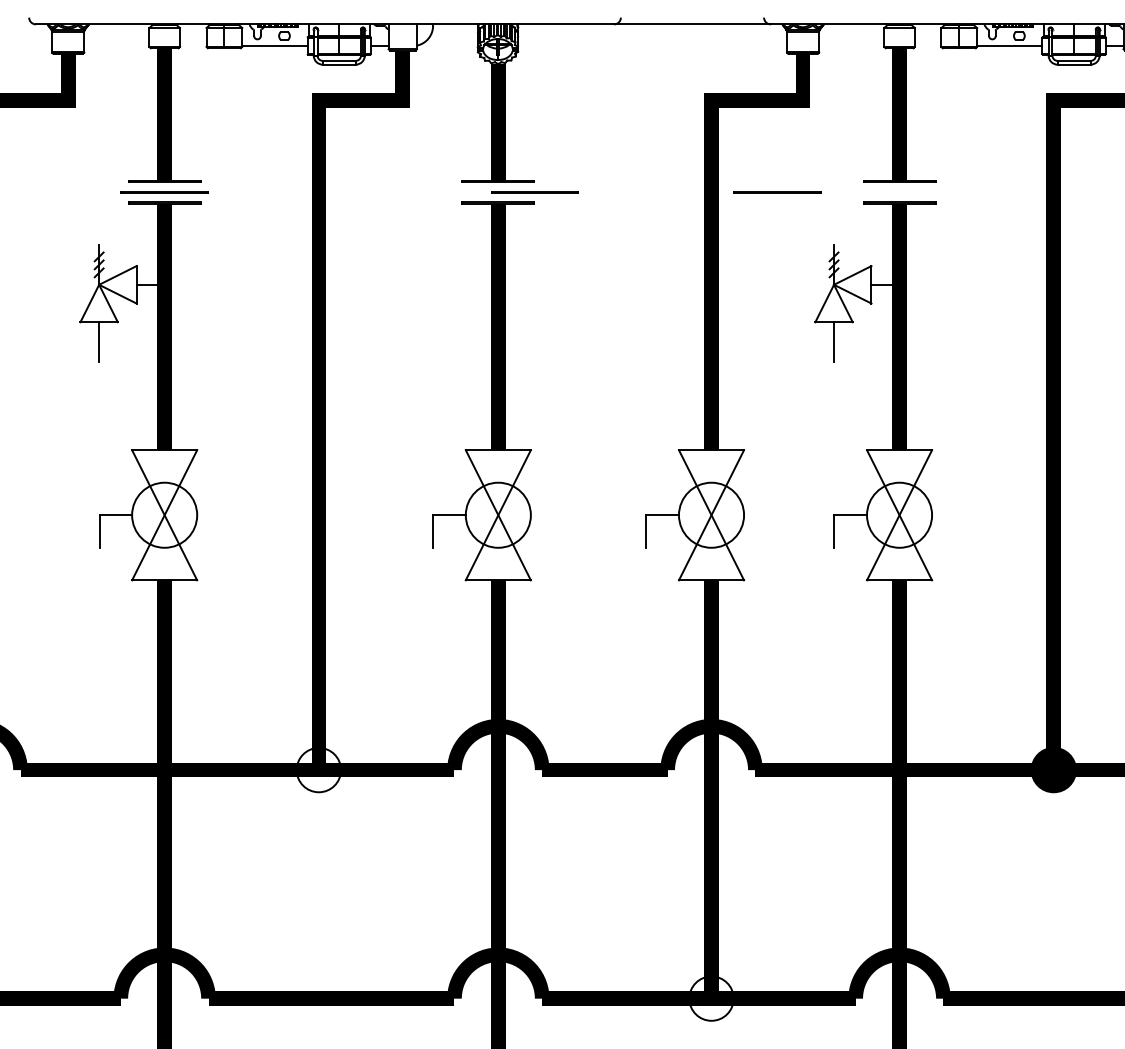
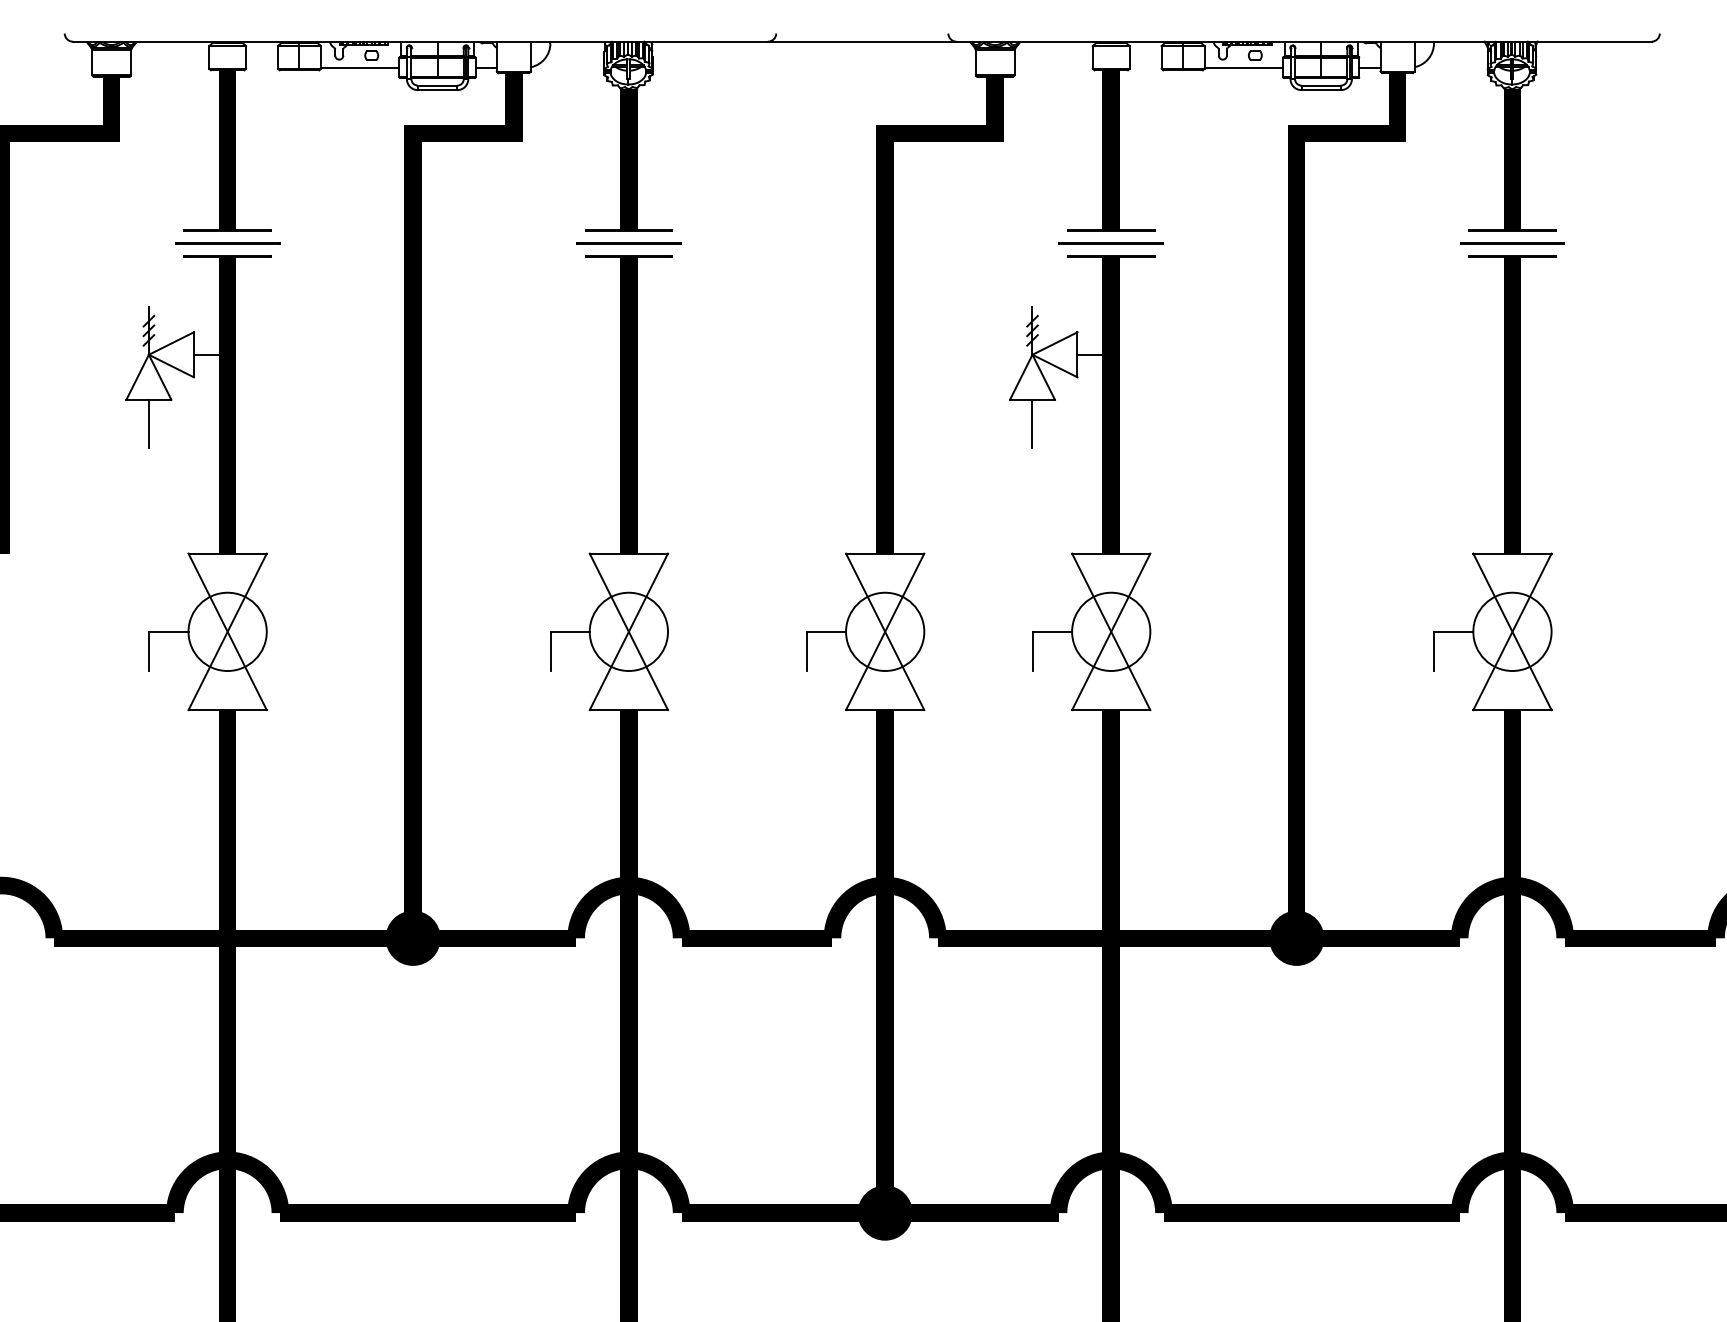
line: (534, 192) -> (628, 243), moved
line: (776, 192) -> (1110, 243), moved
fill: (318, 769) -> (412, 937), added
fill: (710, 998) -> (884, 1212), added

